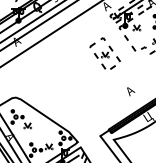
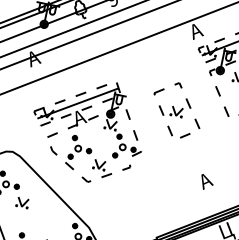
part: (56, 75) -> (88, 129), added

